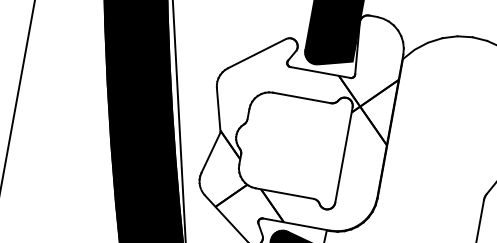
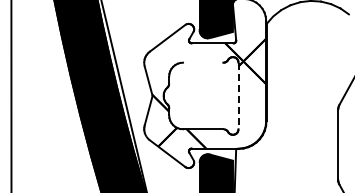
line: (302, 97) -> (203, 62), removed
line: (343, 155) -> (238, 96), solid -> dashed

